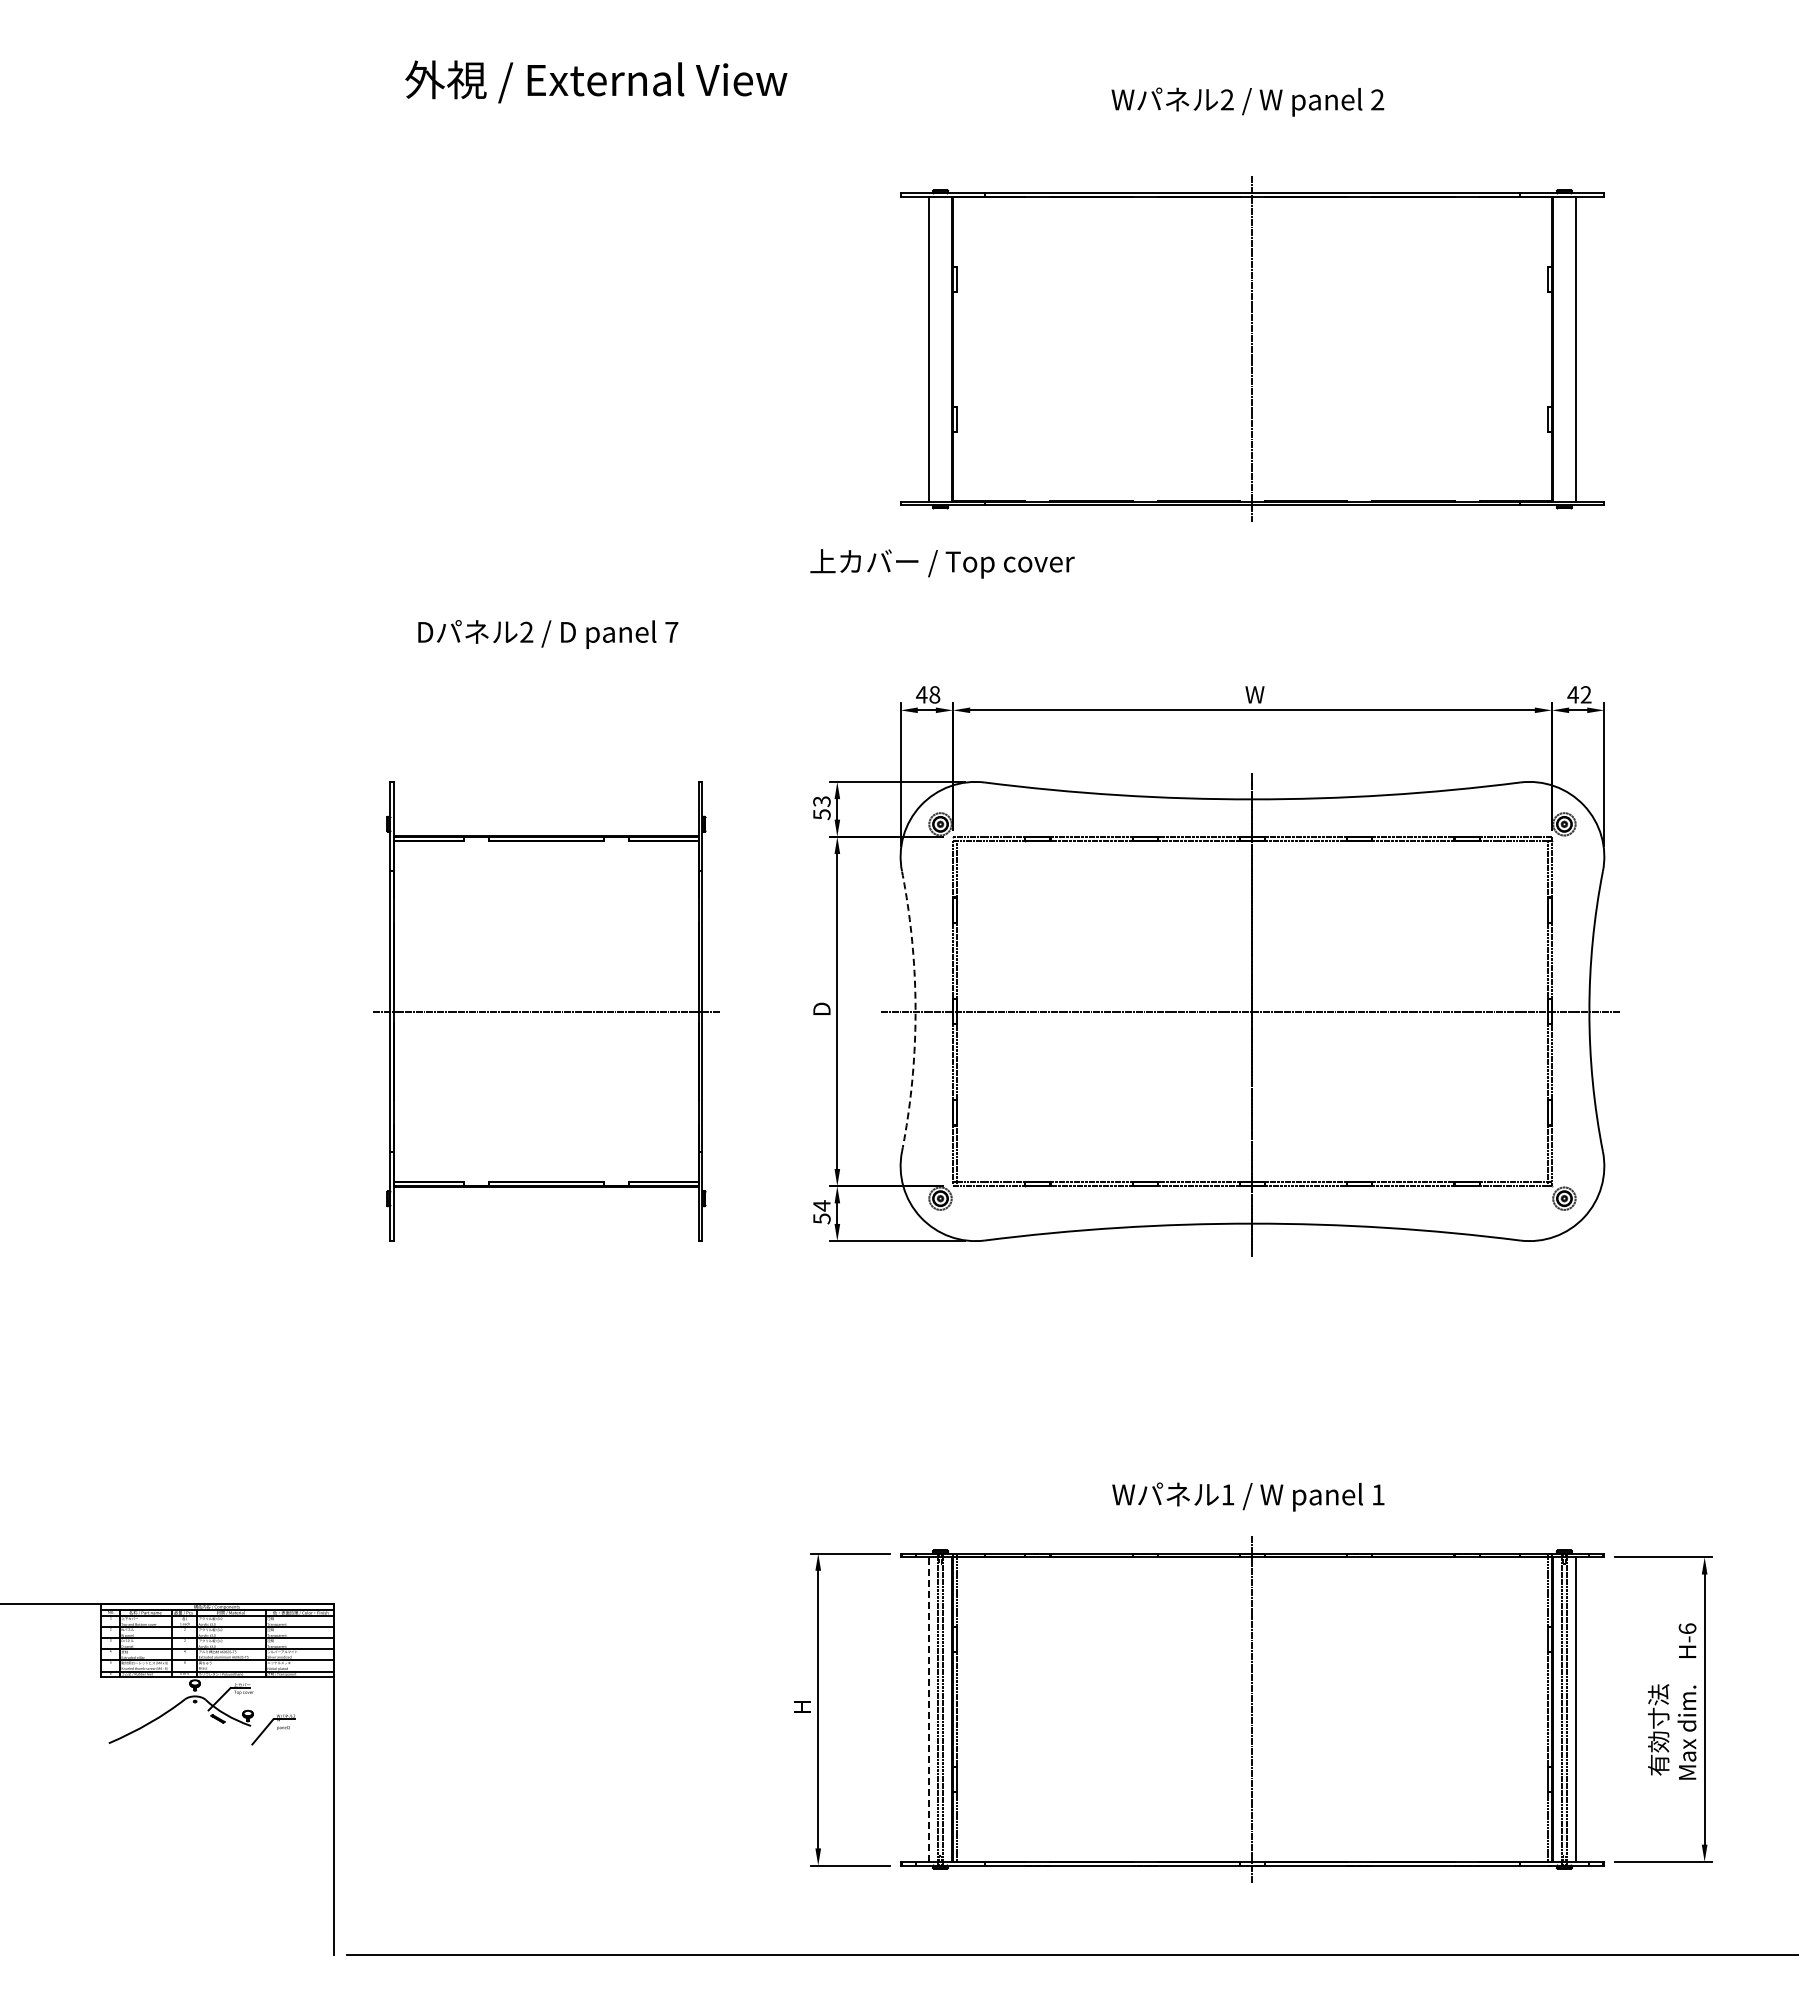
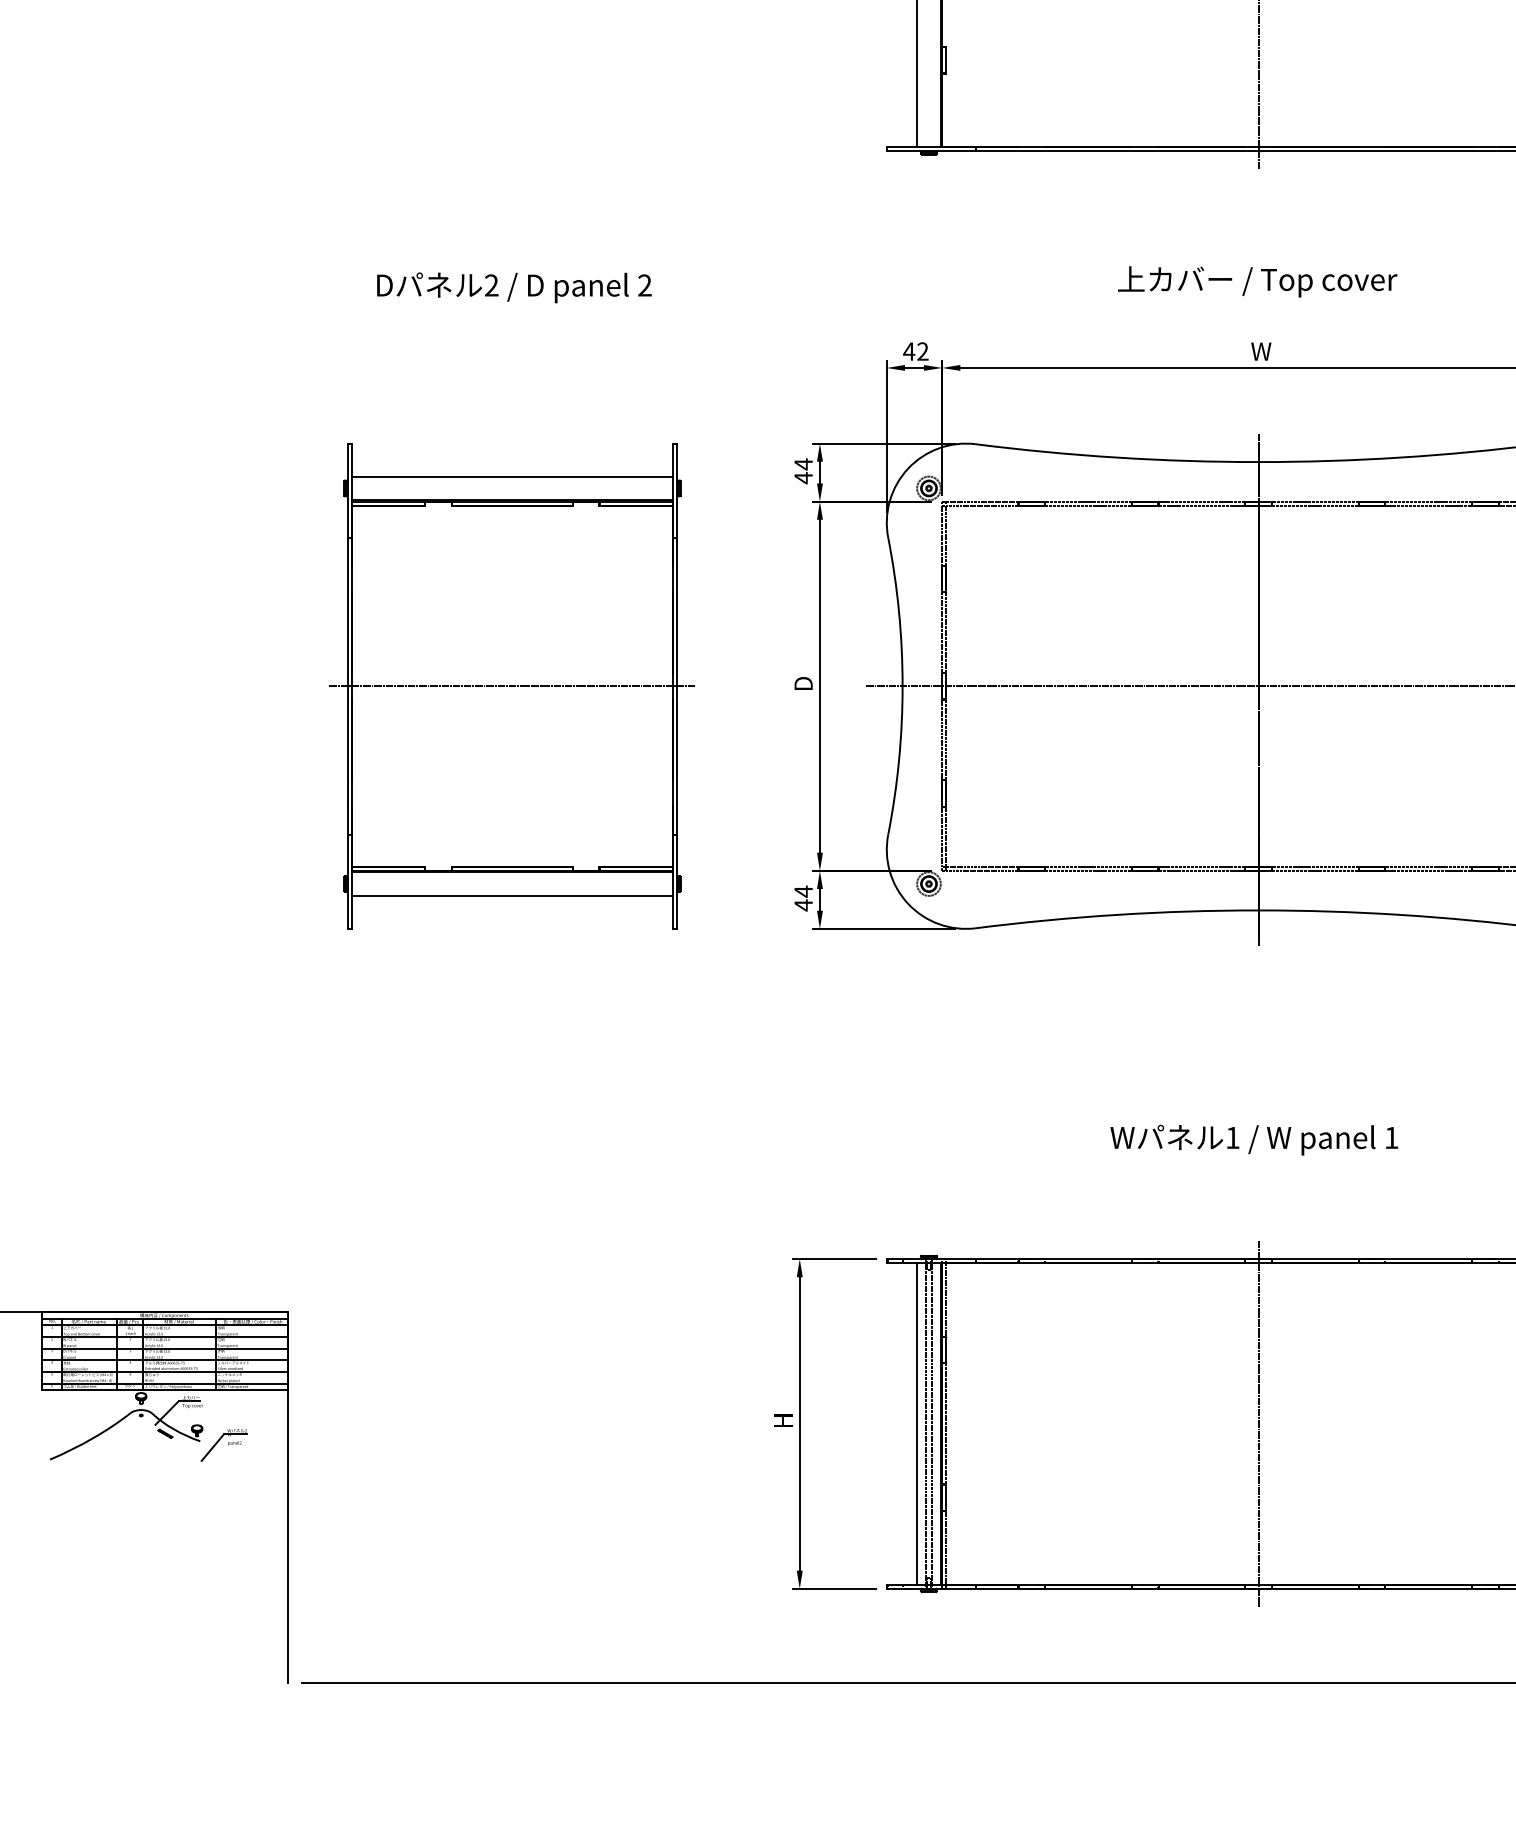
text: (942, 563) -> (1257, 281), moved
text: (671, 631) -> (644, 284), 7 -> 2
text: (934, 694) -> (922, 351), 48 -> 42
text: (821, 807) -> (803, 470), 53 -> 44
line: (546, 813) -> (512, 476), added
arc: (915, 1011) -> (902, 686), dashed -> solid
line: (546, 1209) -> (512, 895), added
text: (821, 1218) -> (803, 904), 54 -> 44
text: (1248, 1496) -> (1254, 1139), moved
line: (929, 1709) -> (917, 1423), dashed -> solid

